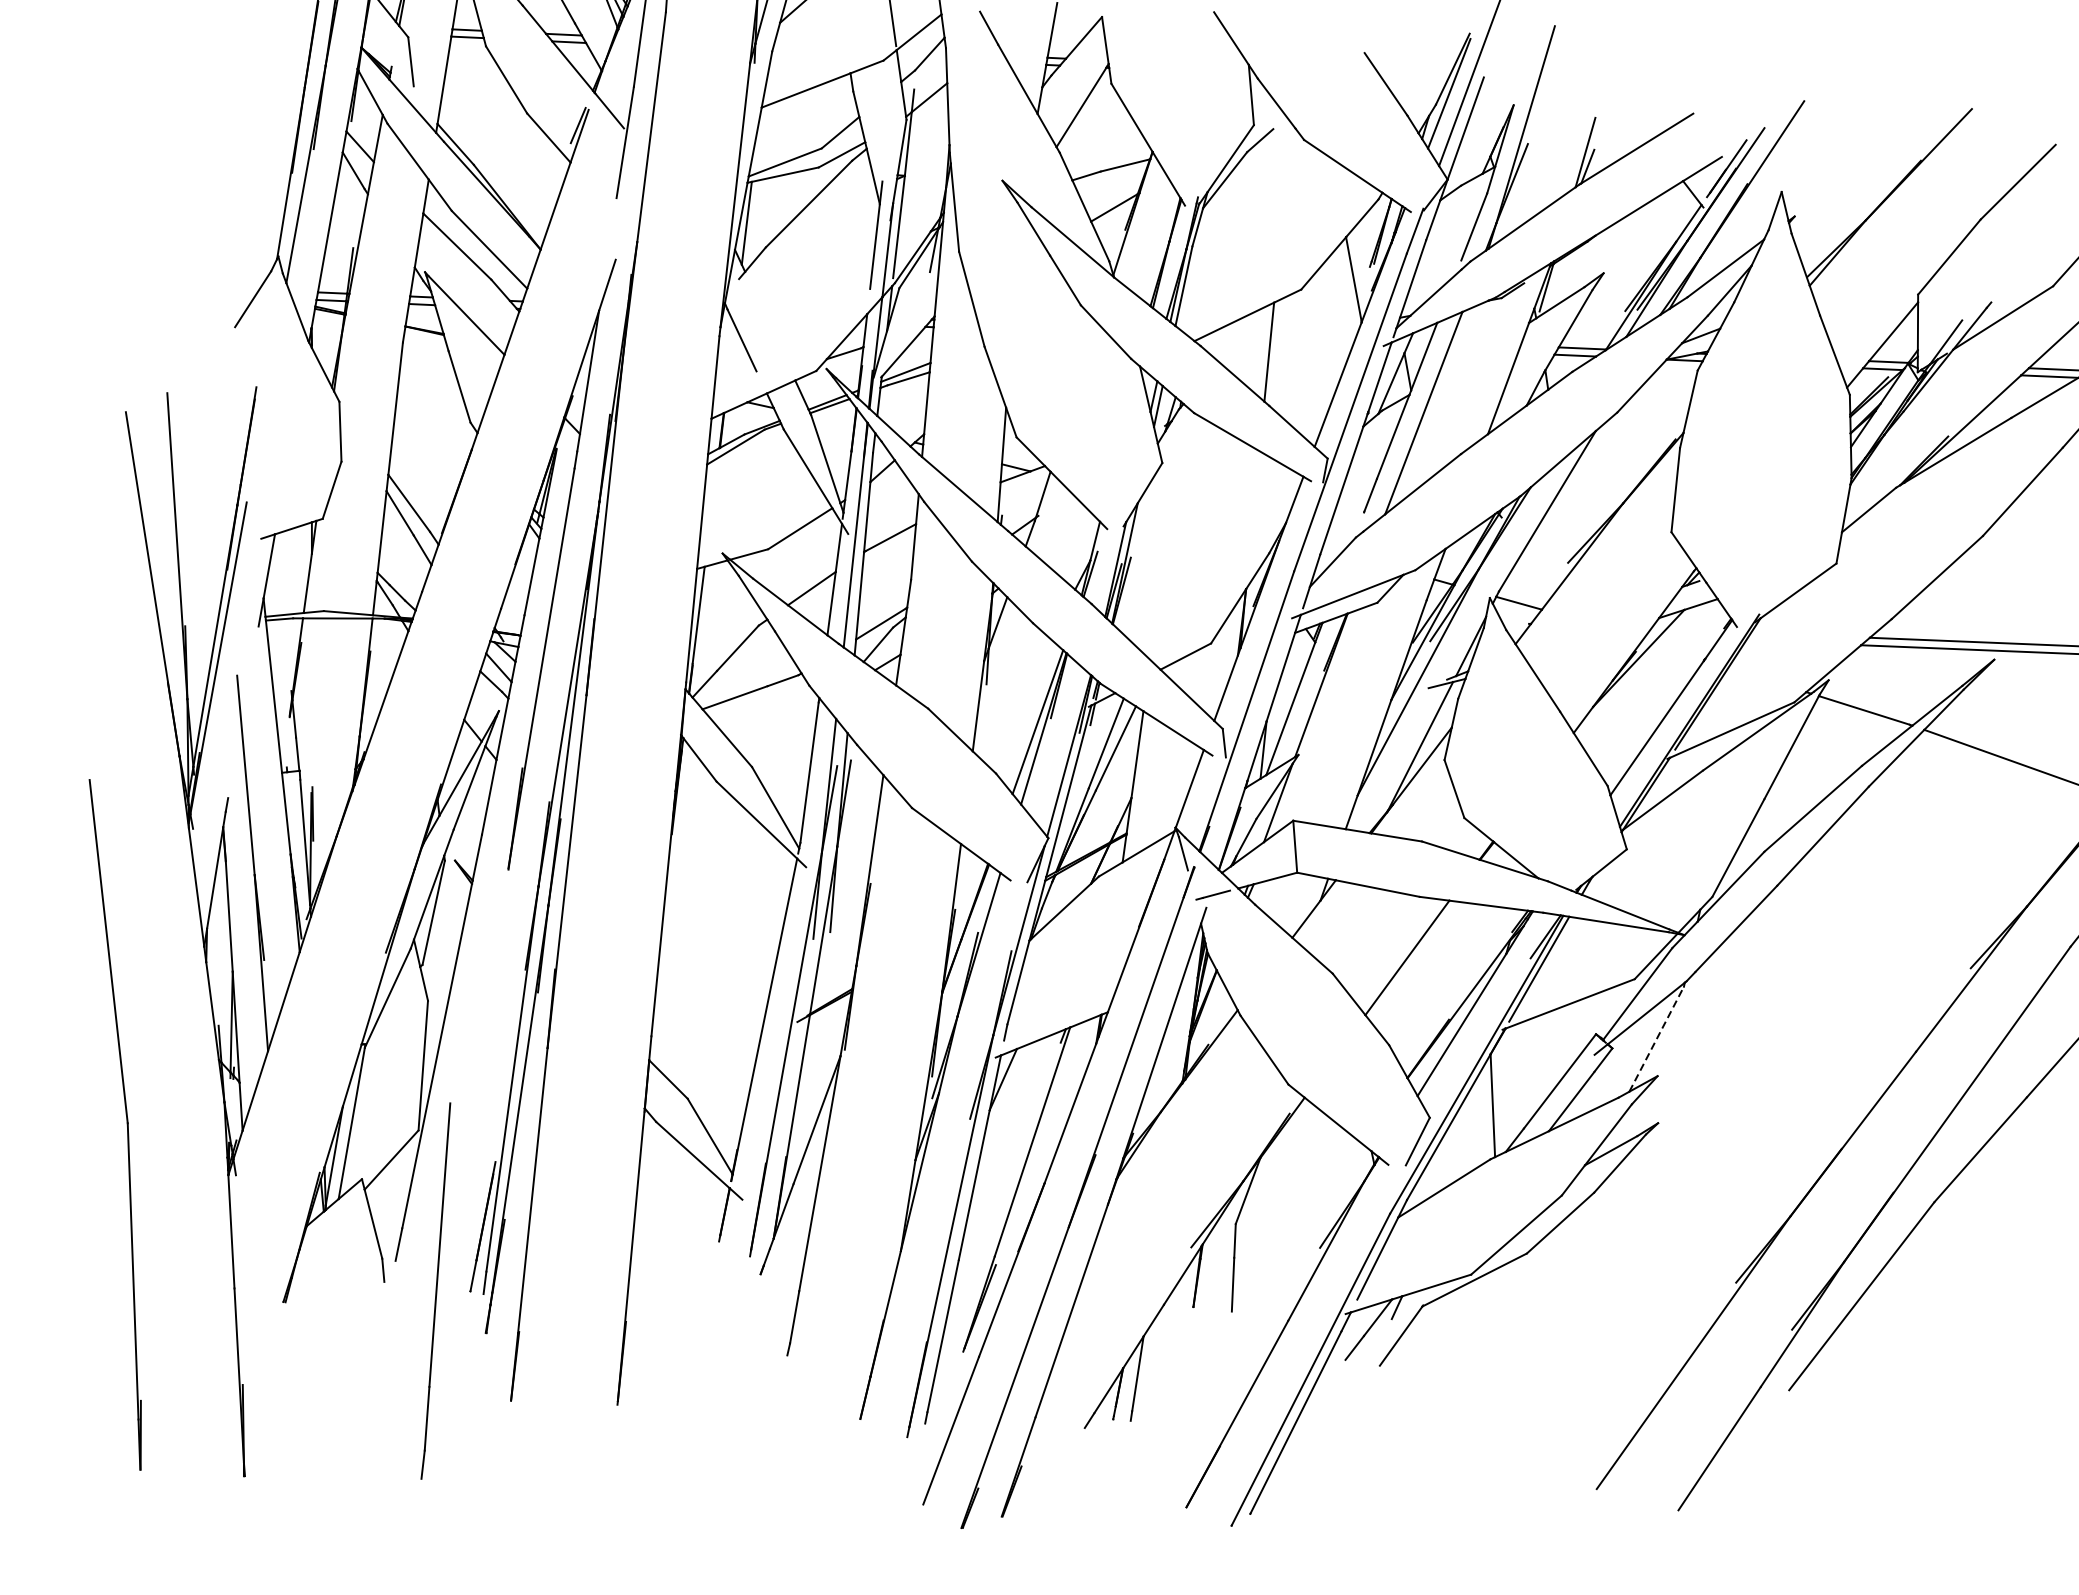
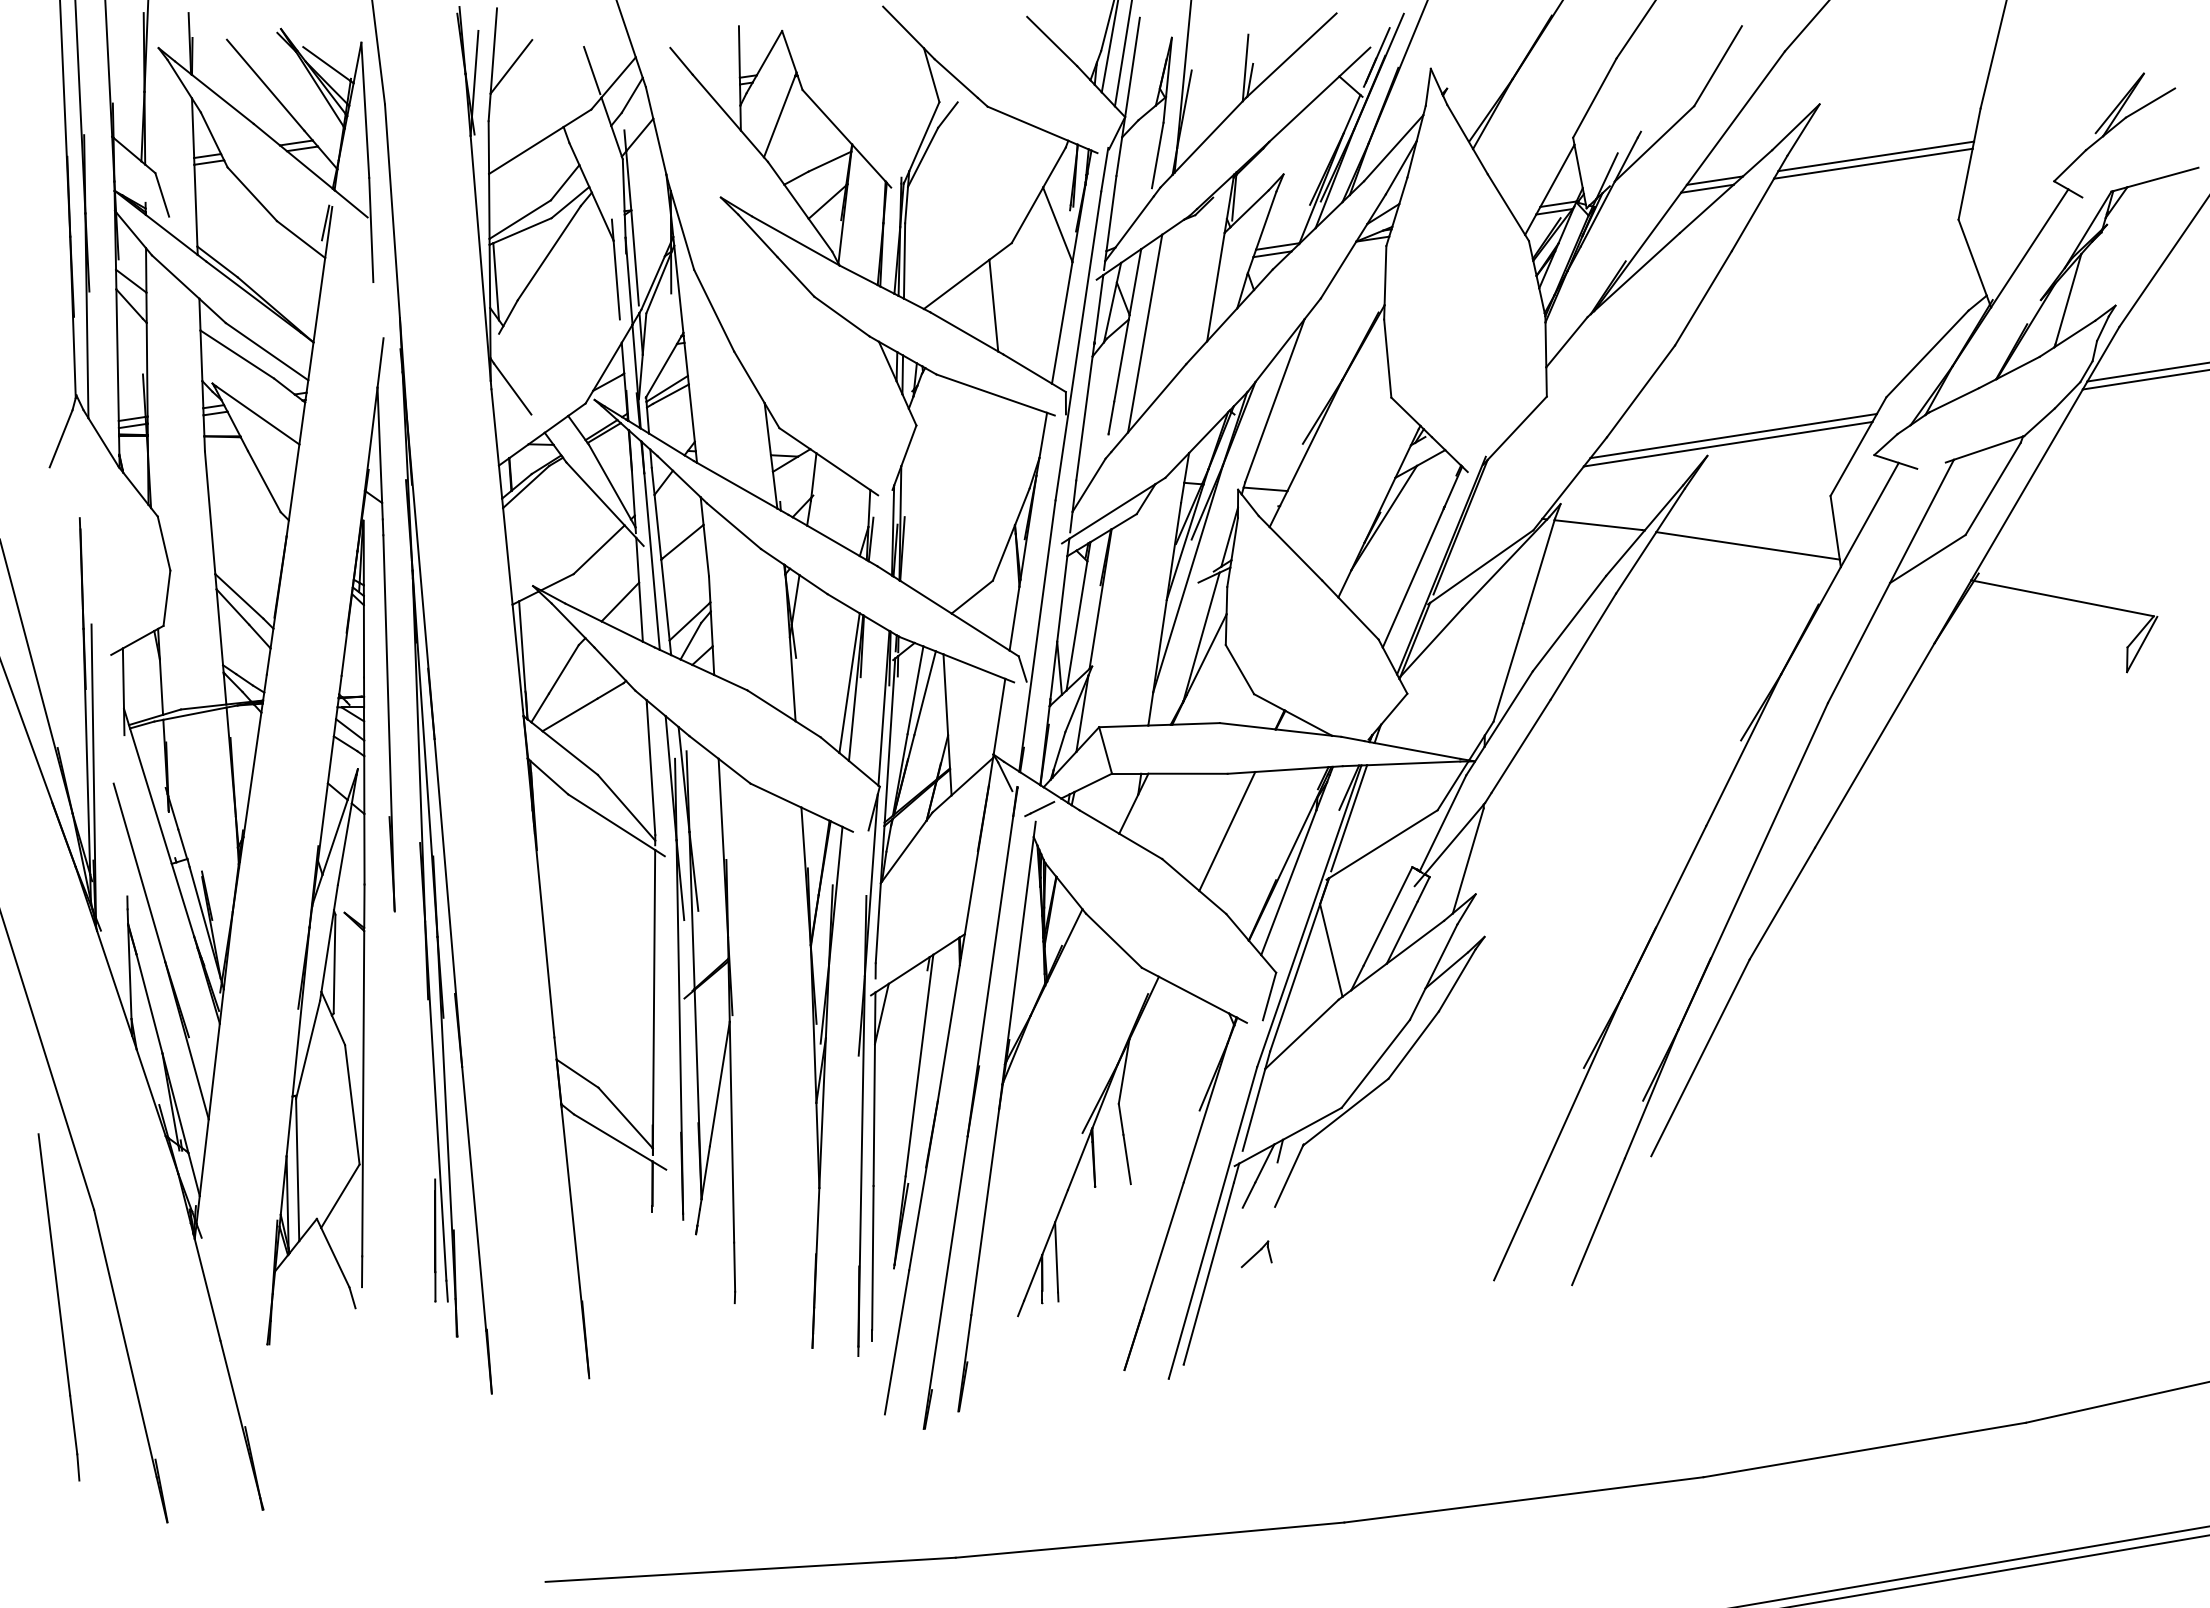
line: (1656, 1038) -> (1468, 860), dashed -> solid
line: (435, 1291) -> (58, 1307), moved
part: (1350, 1412) -> (1256, 1254), added

